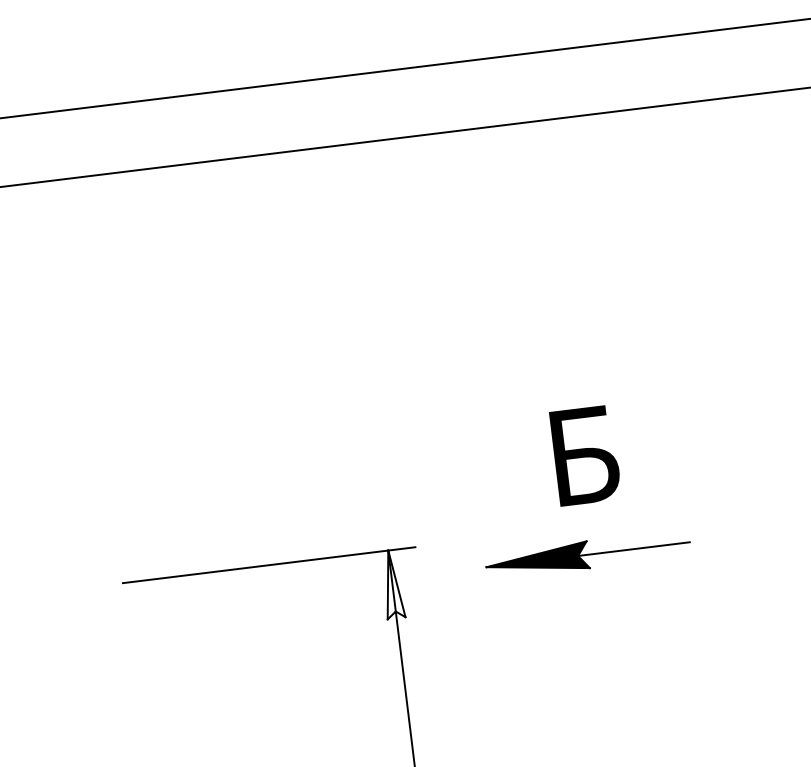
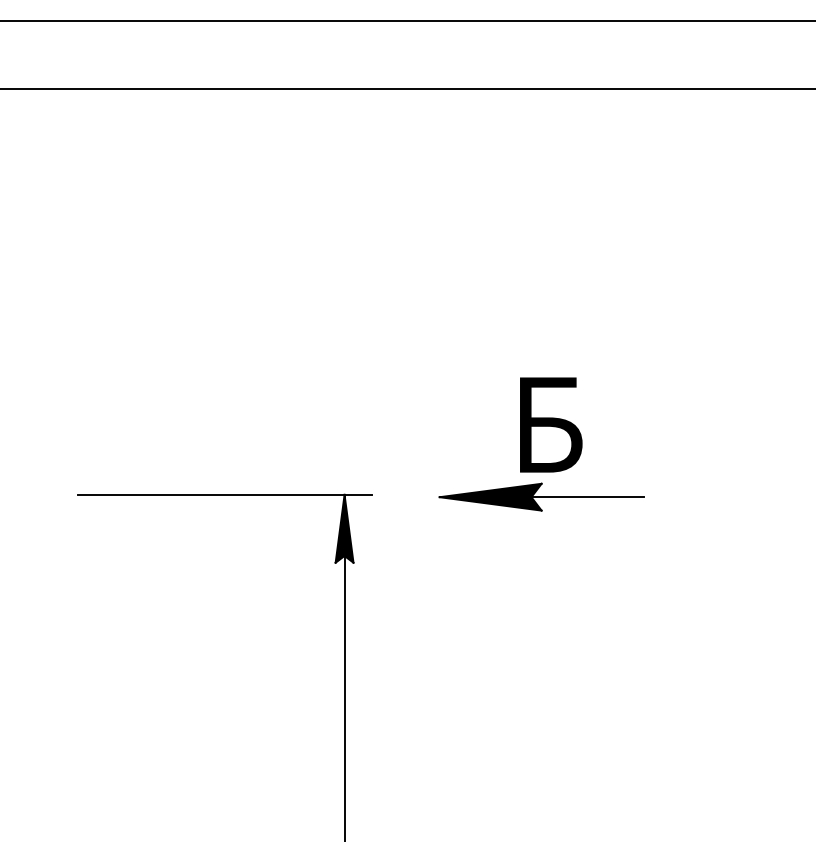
part: (588, 554) -> (541, 496), moved
fill: (392, 584) -> (344, 528), added

